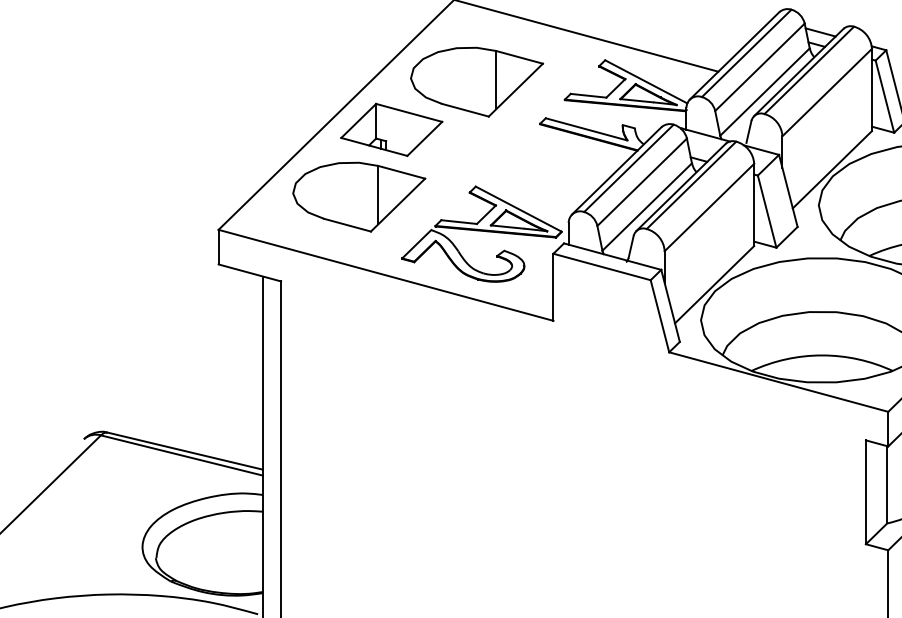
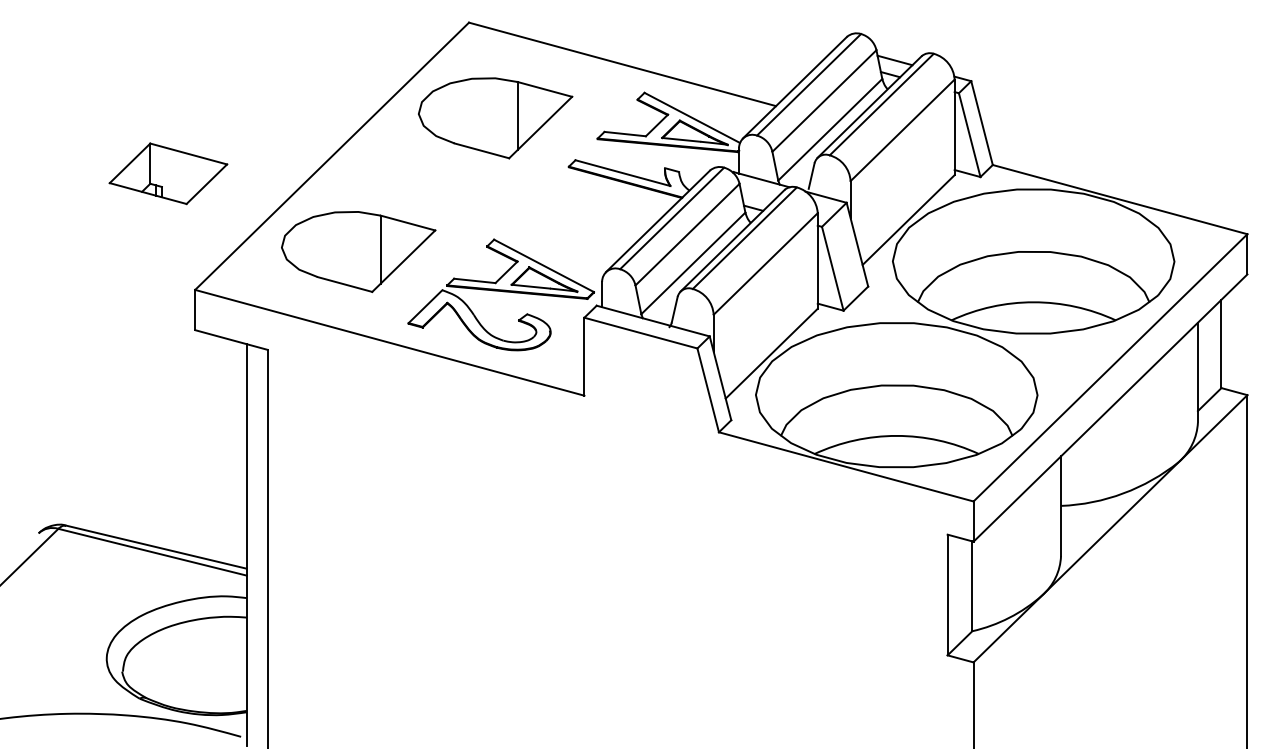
part: (391, 129) -> (168, 173), moved

